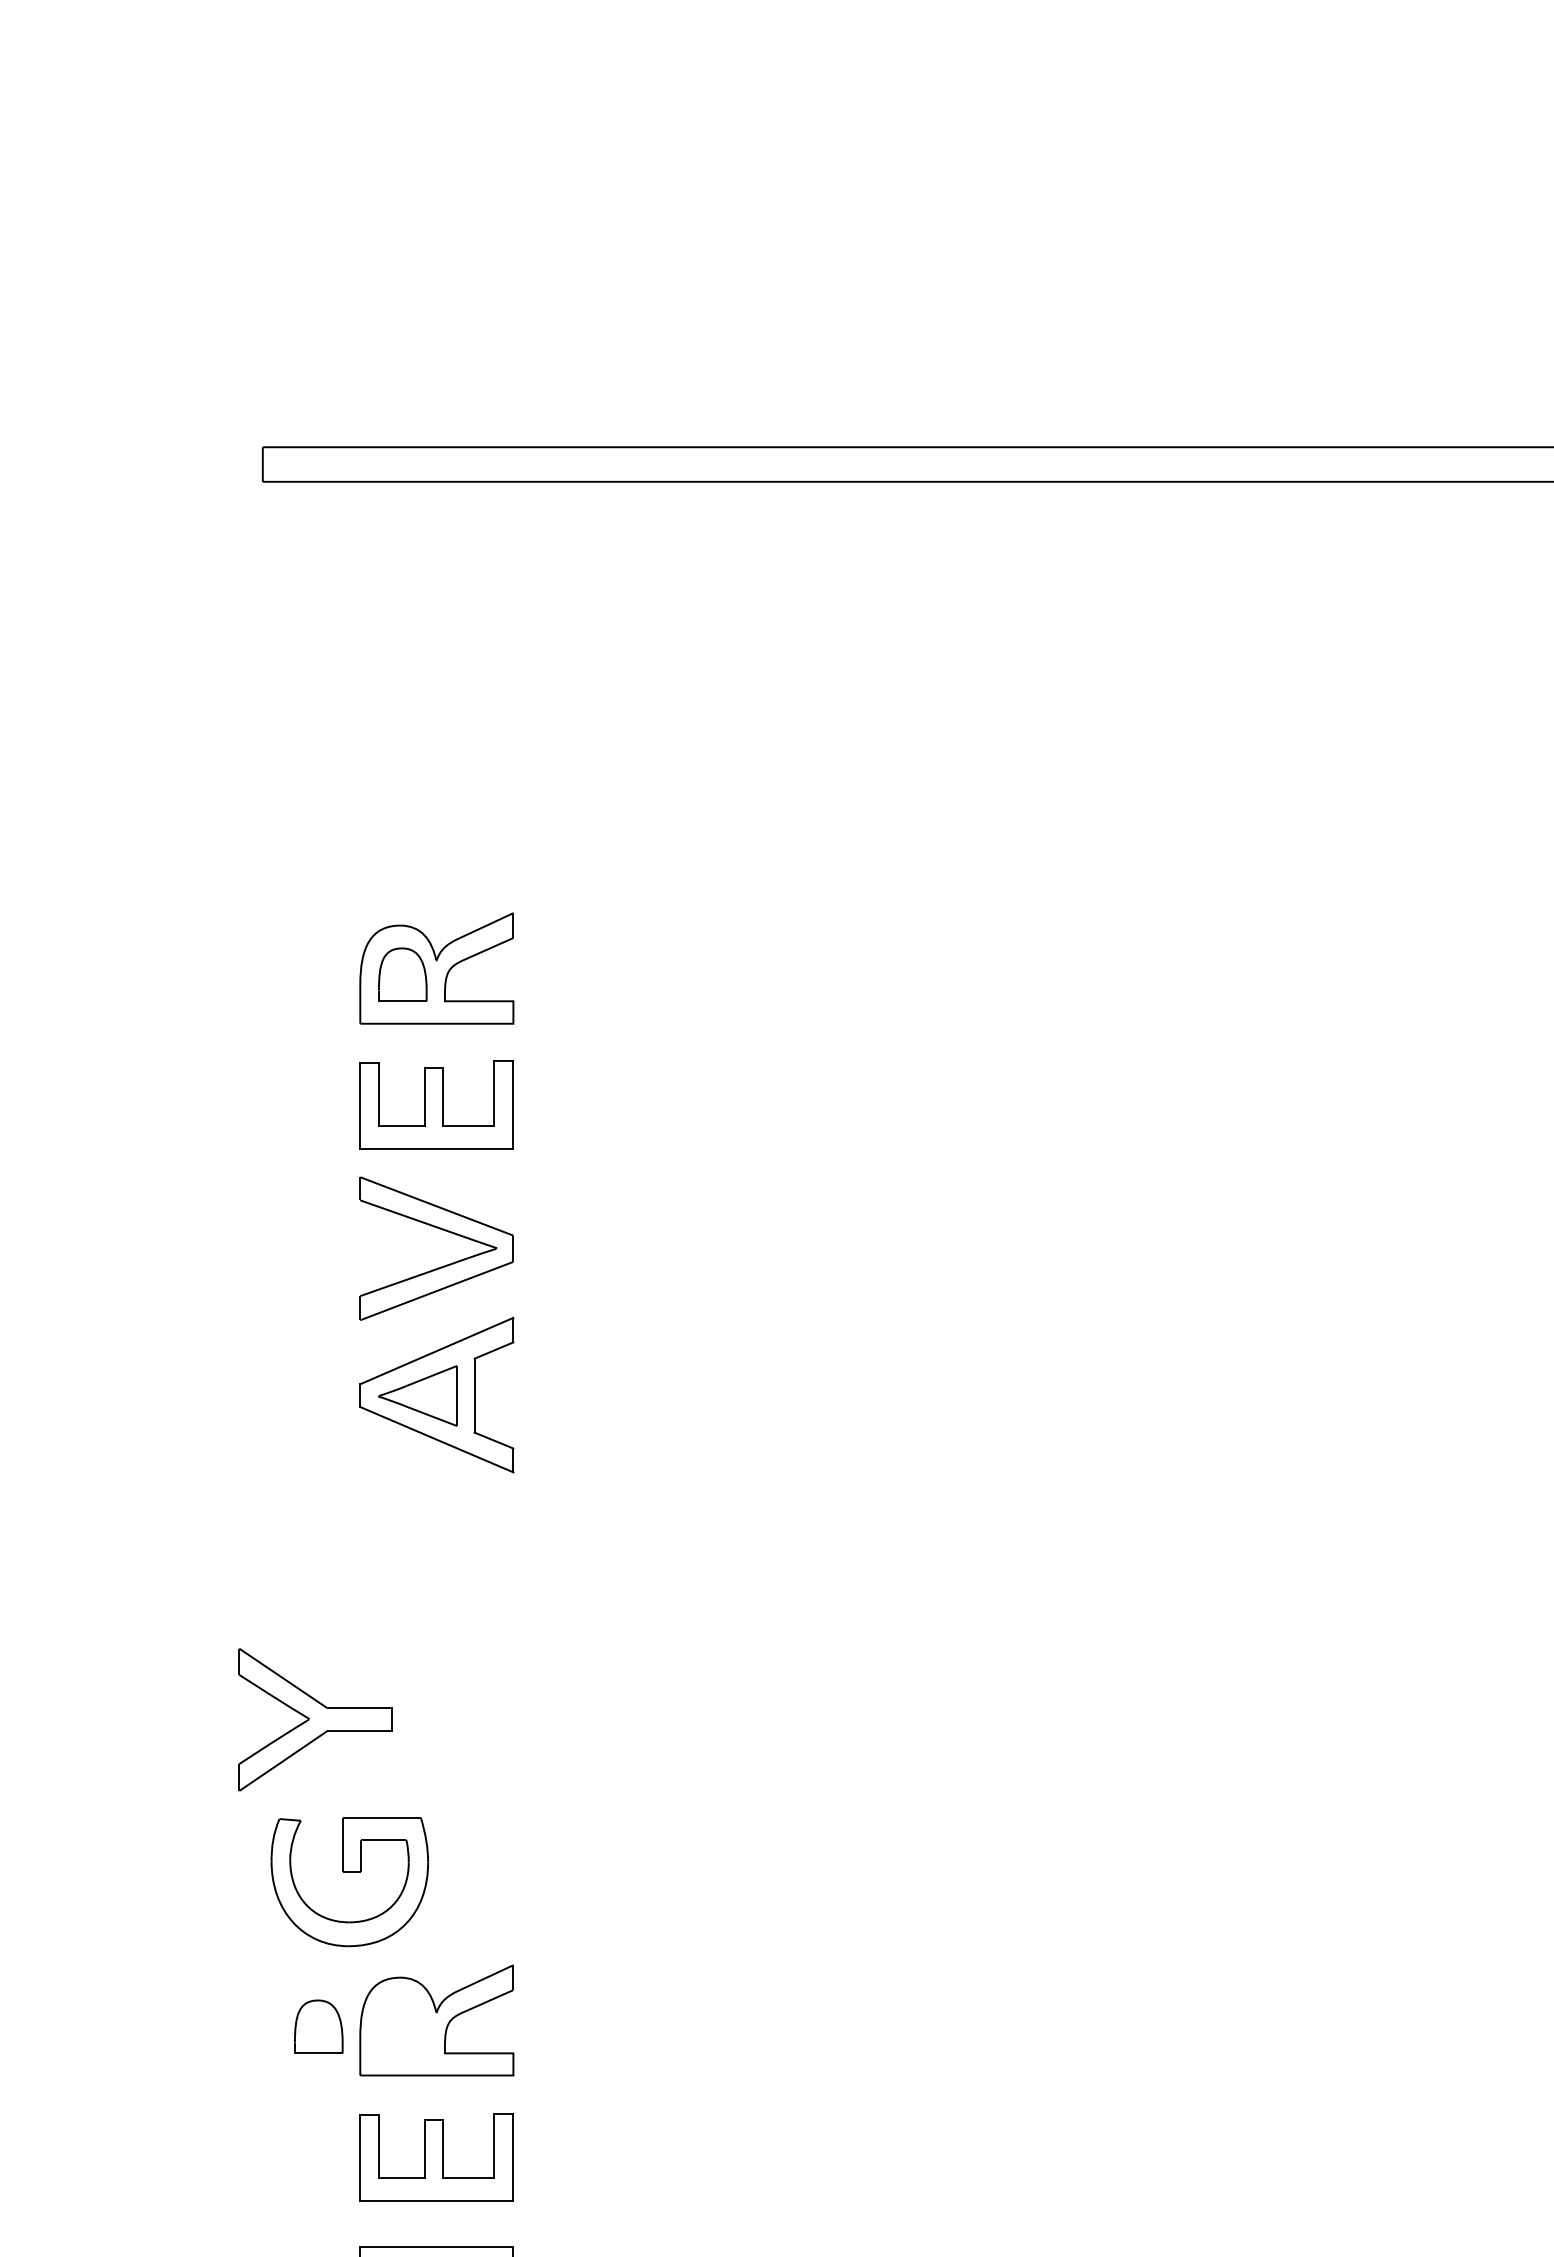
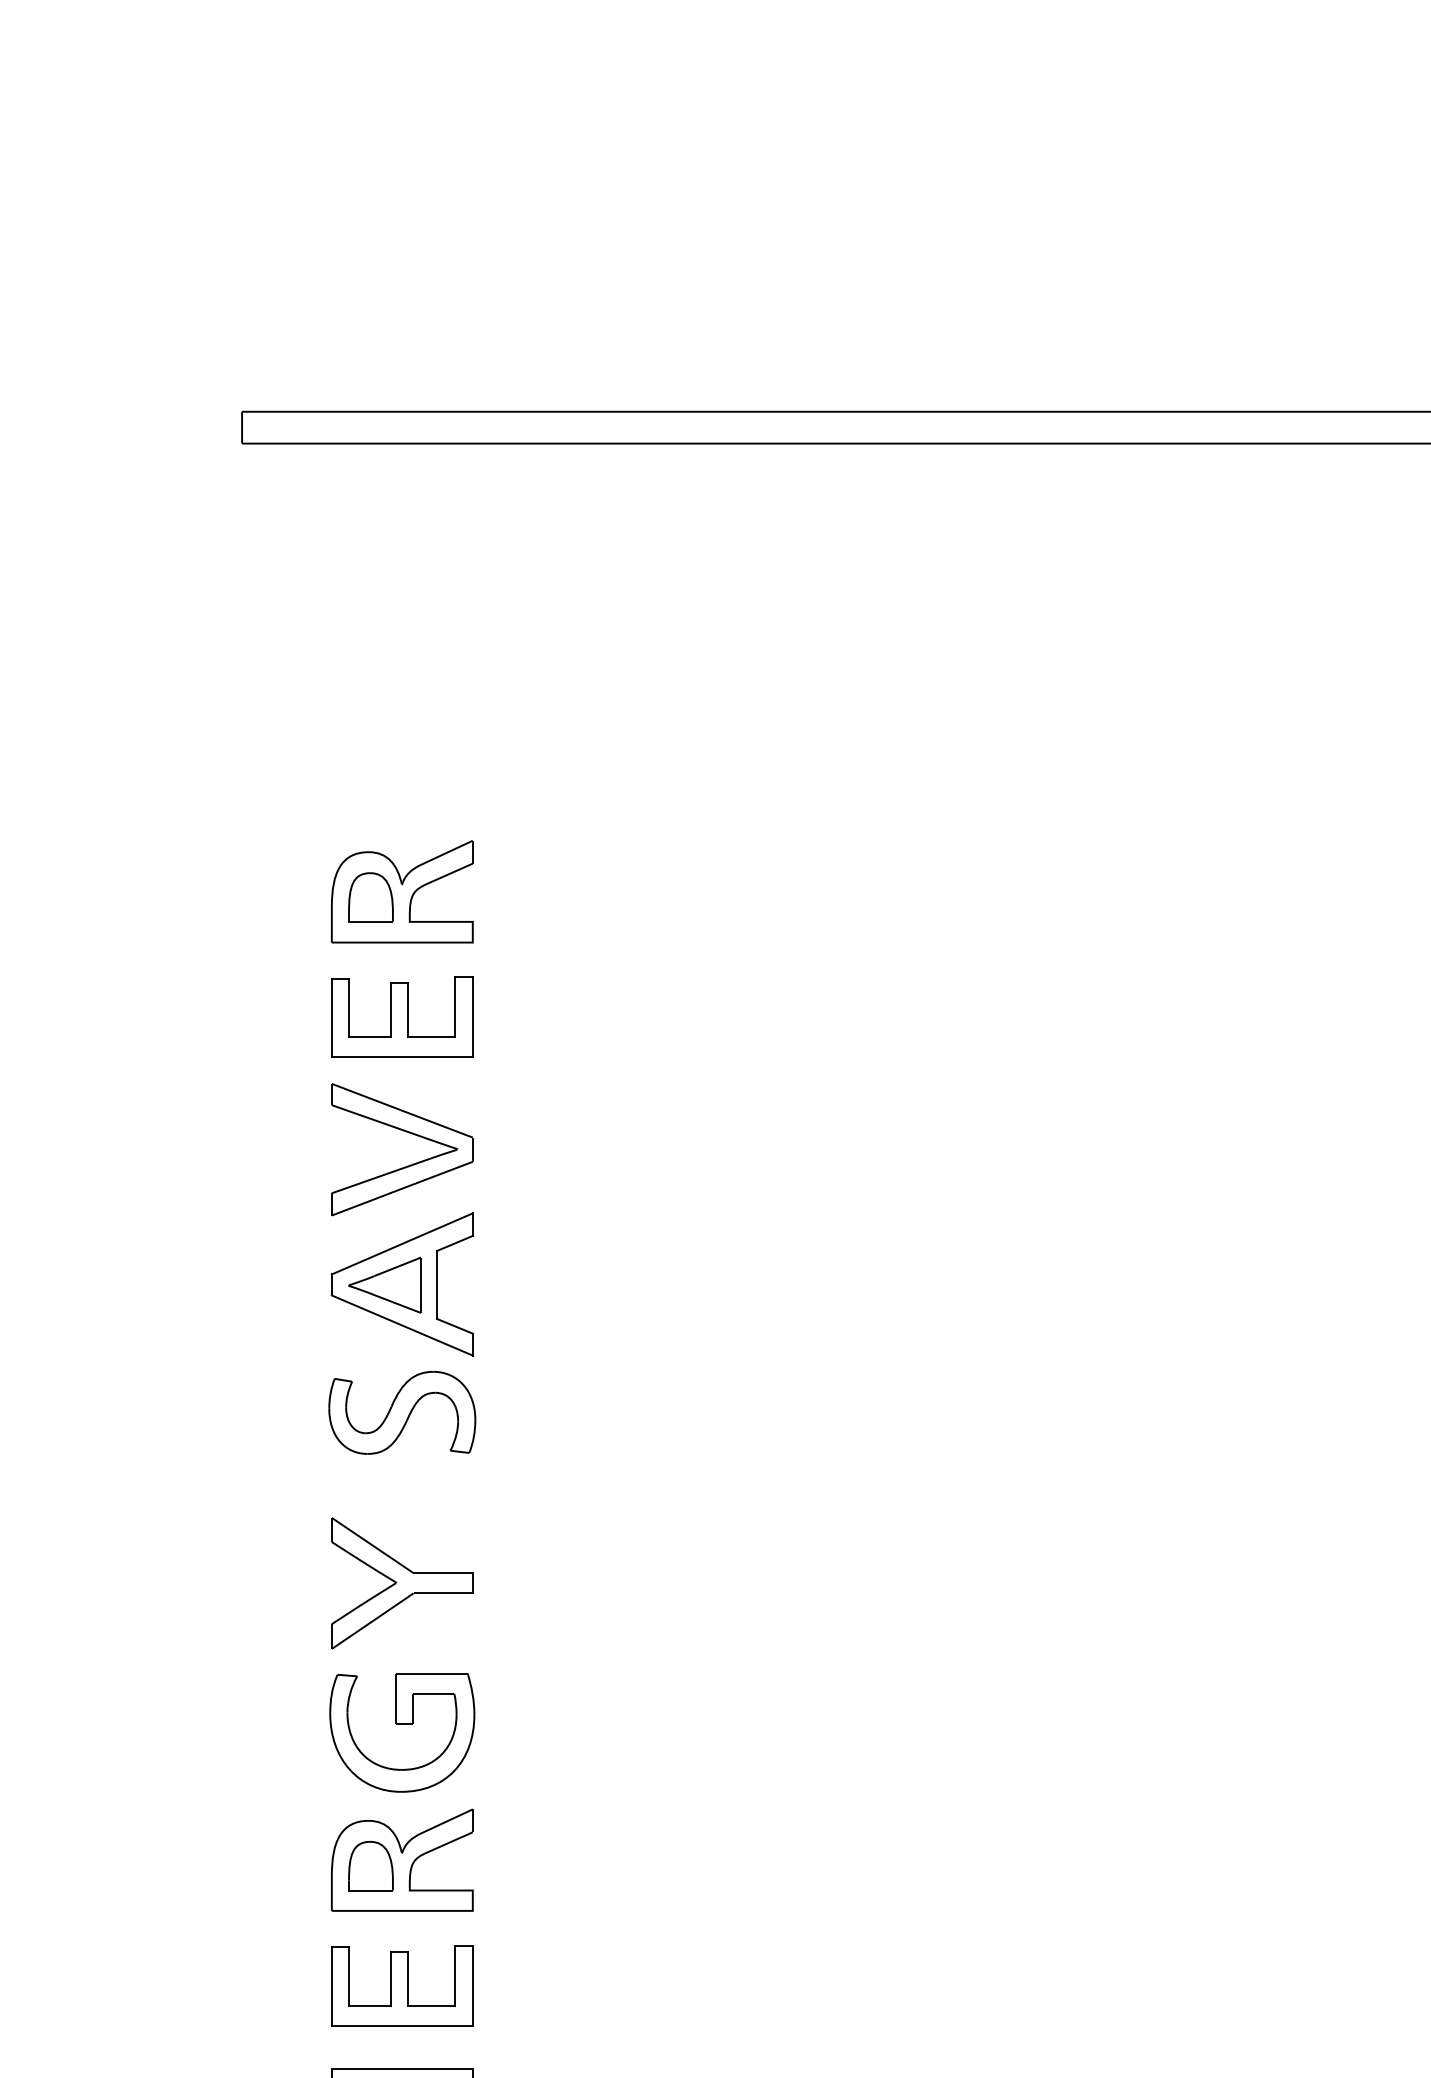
part: (436, 1534) -> (402, 1412), added
part: (315, 1719) -> (402, 1583), moved
part: (349, 1872) -> (402, 1724), moved
part: (318, 2026) -> (370, 1865), moved

